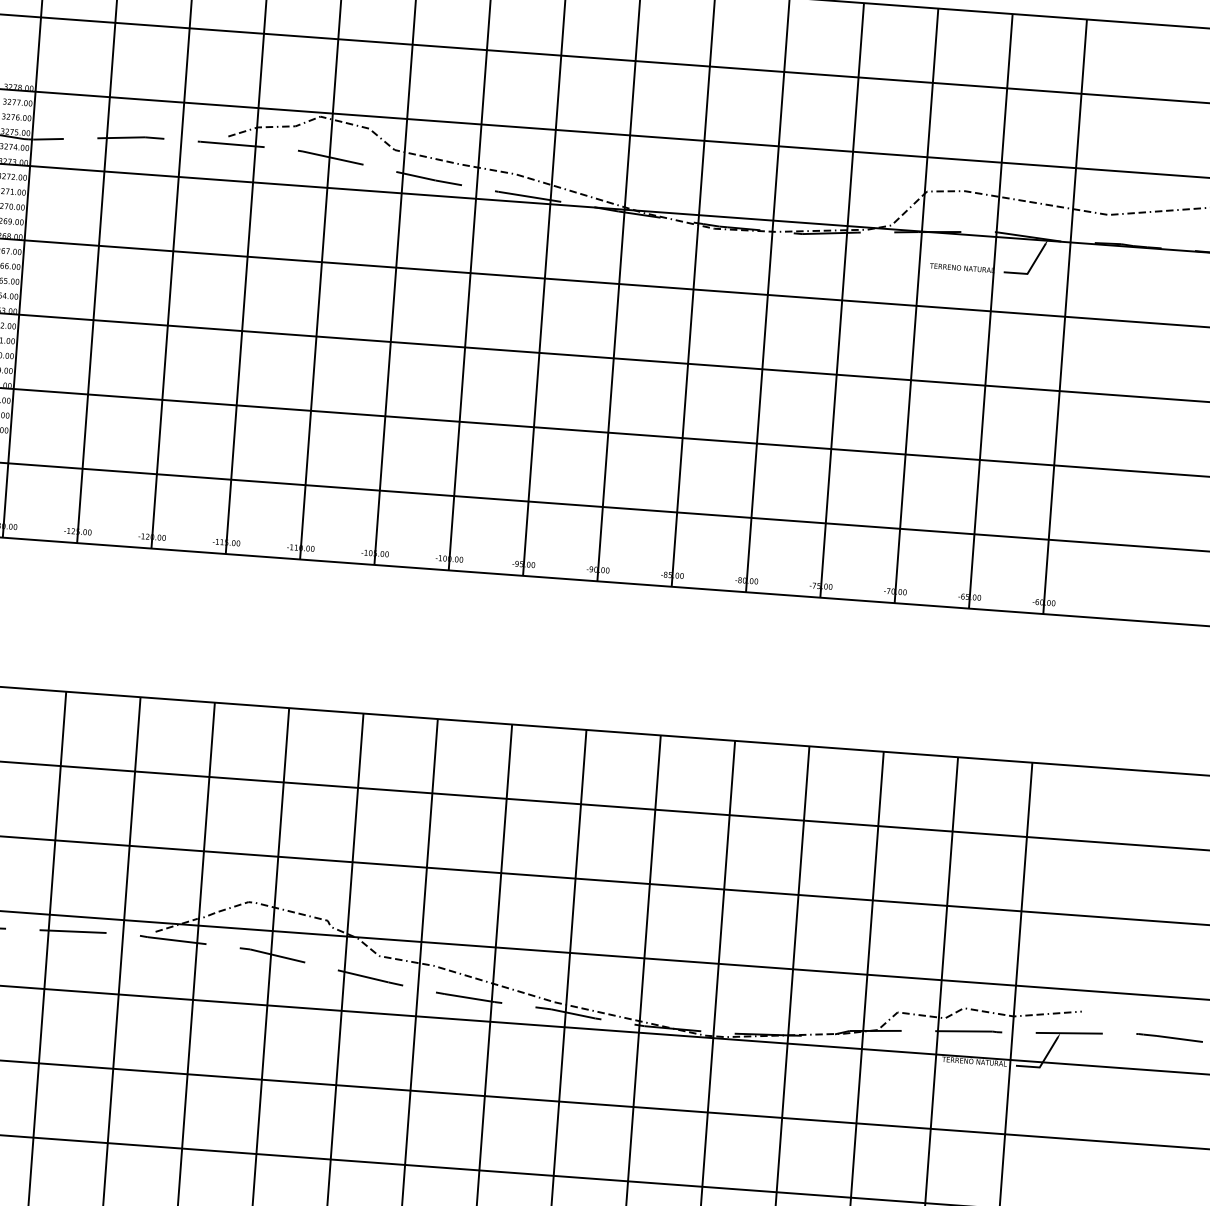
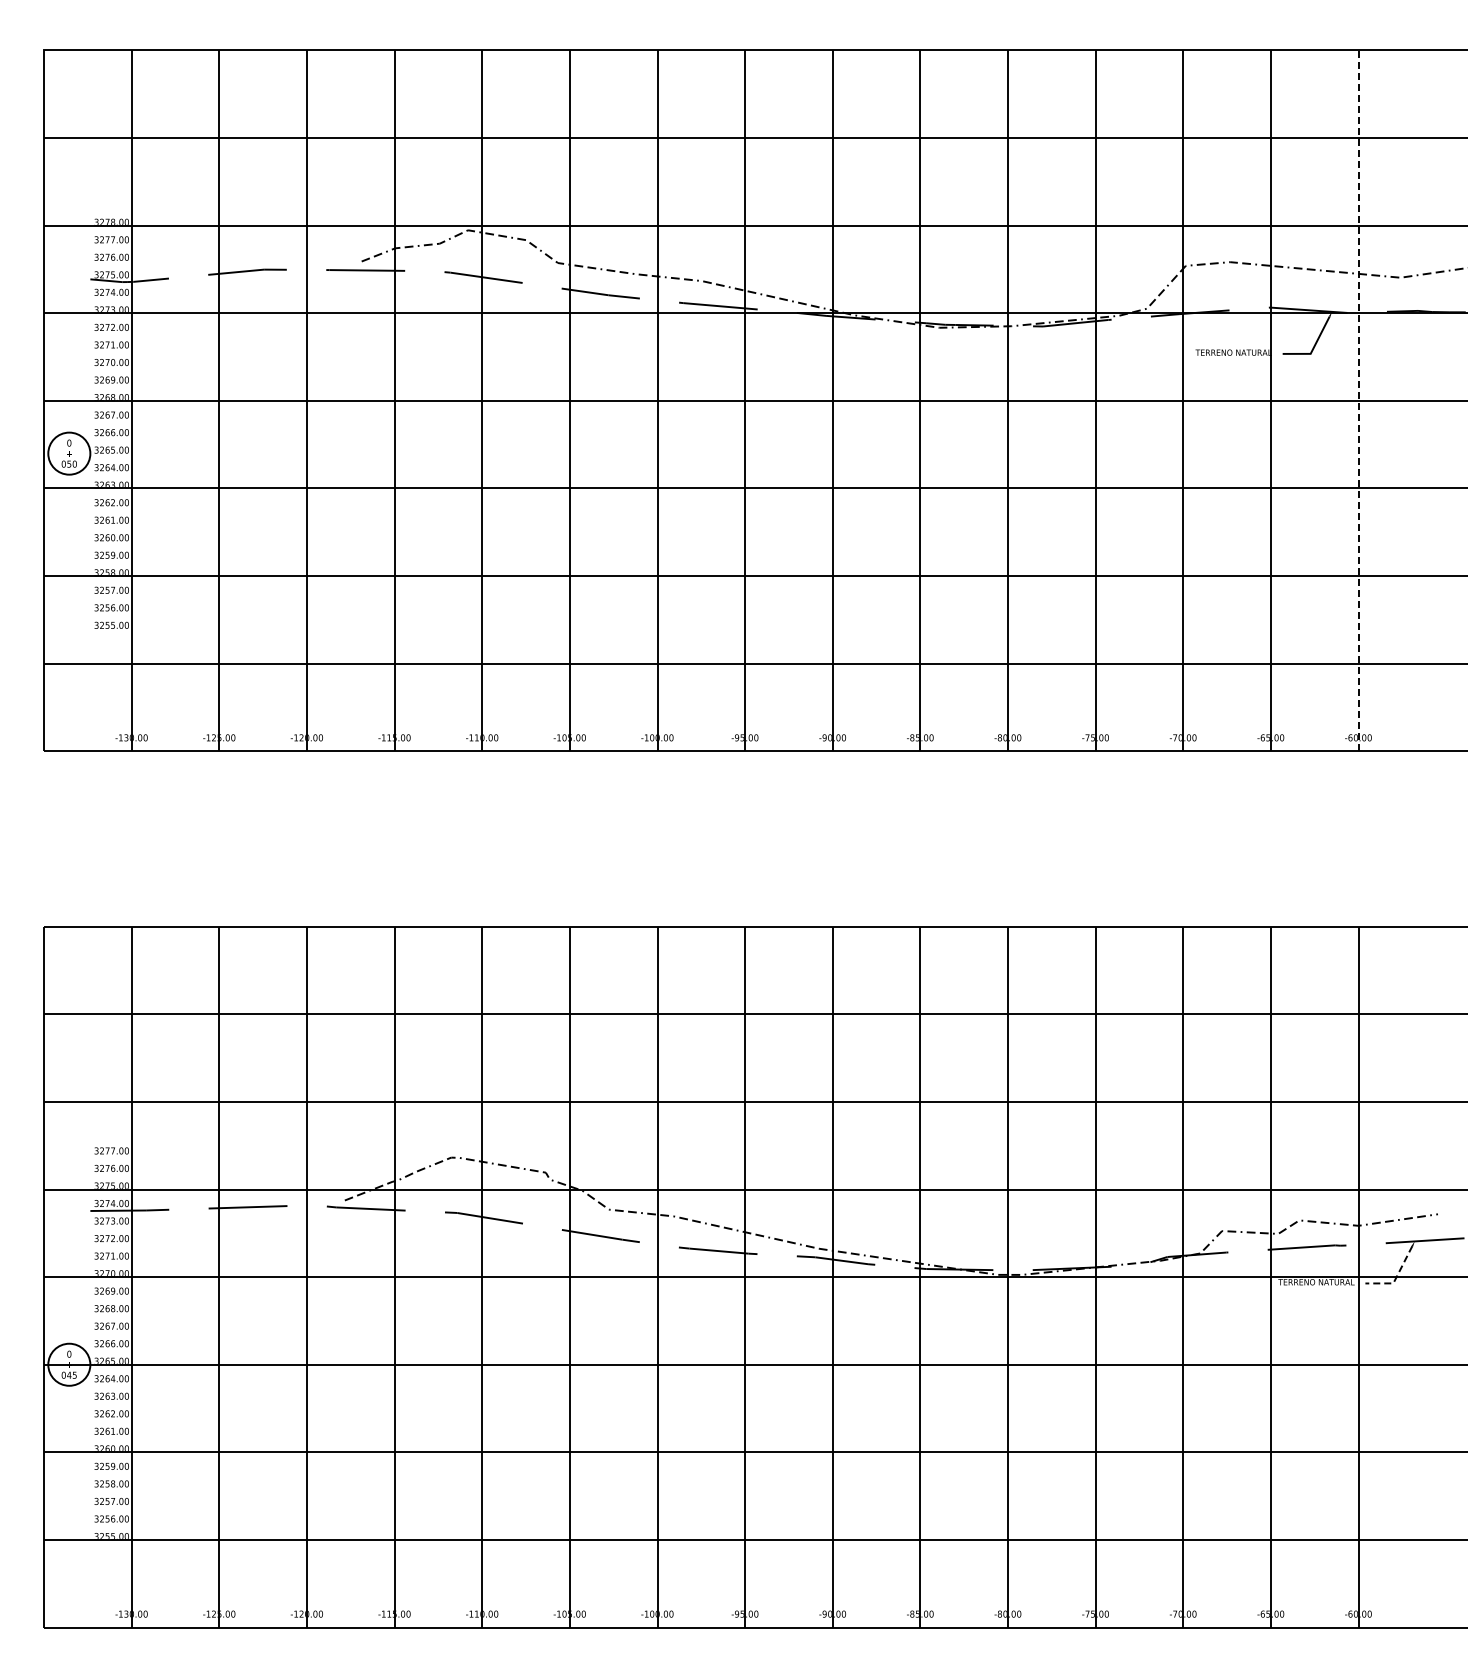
line: (1065, 316) -> (1358, 400), solid -> dashed
line: (1042, 1063) -> (1396, 1278), solid -> dashed

